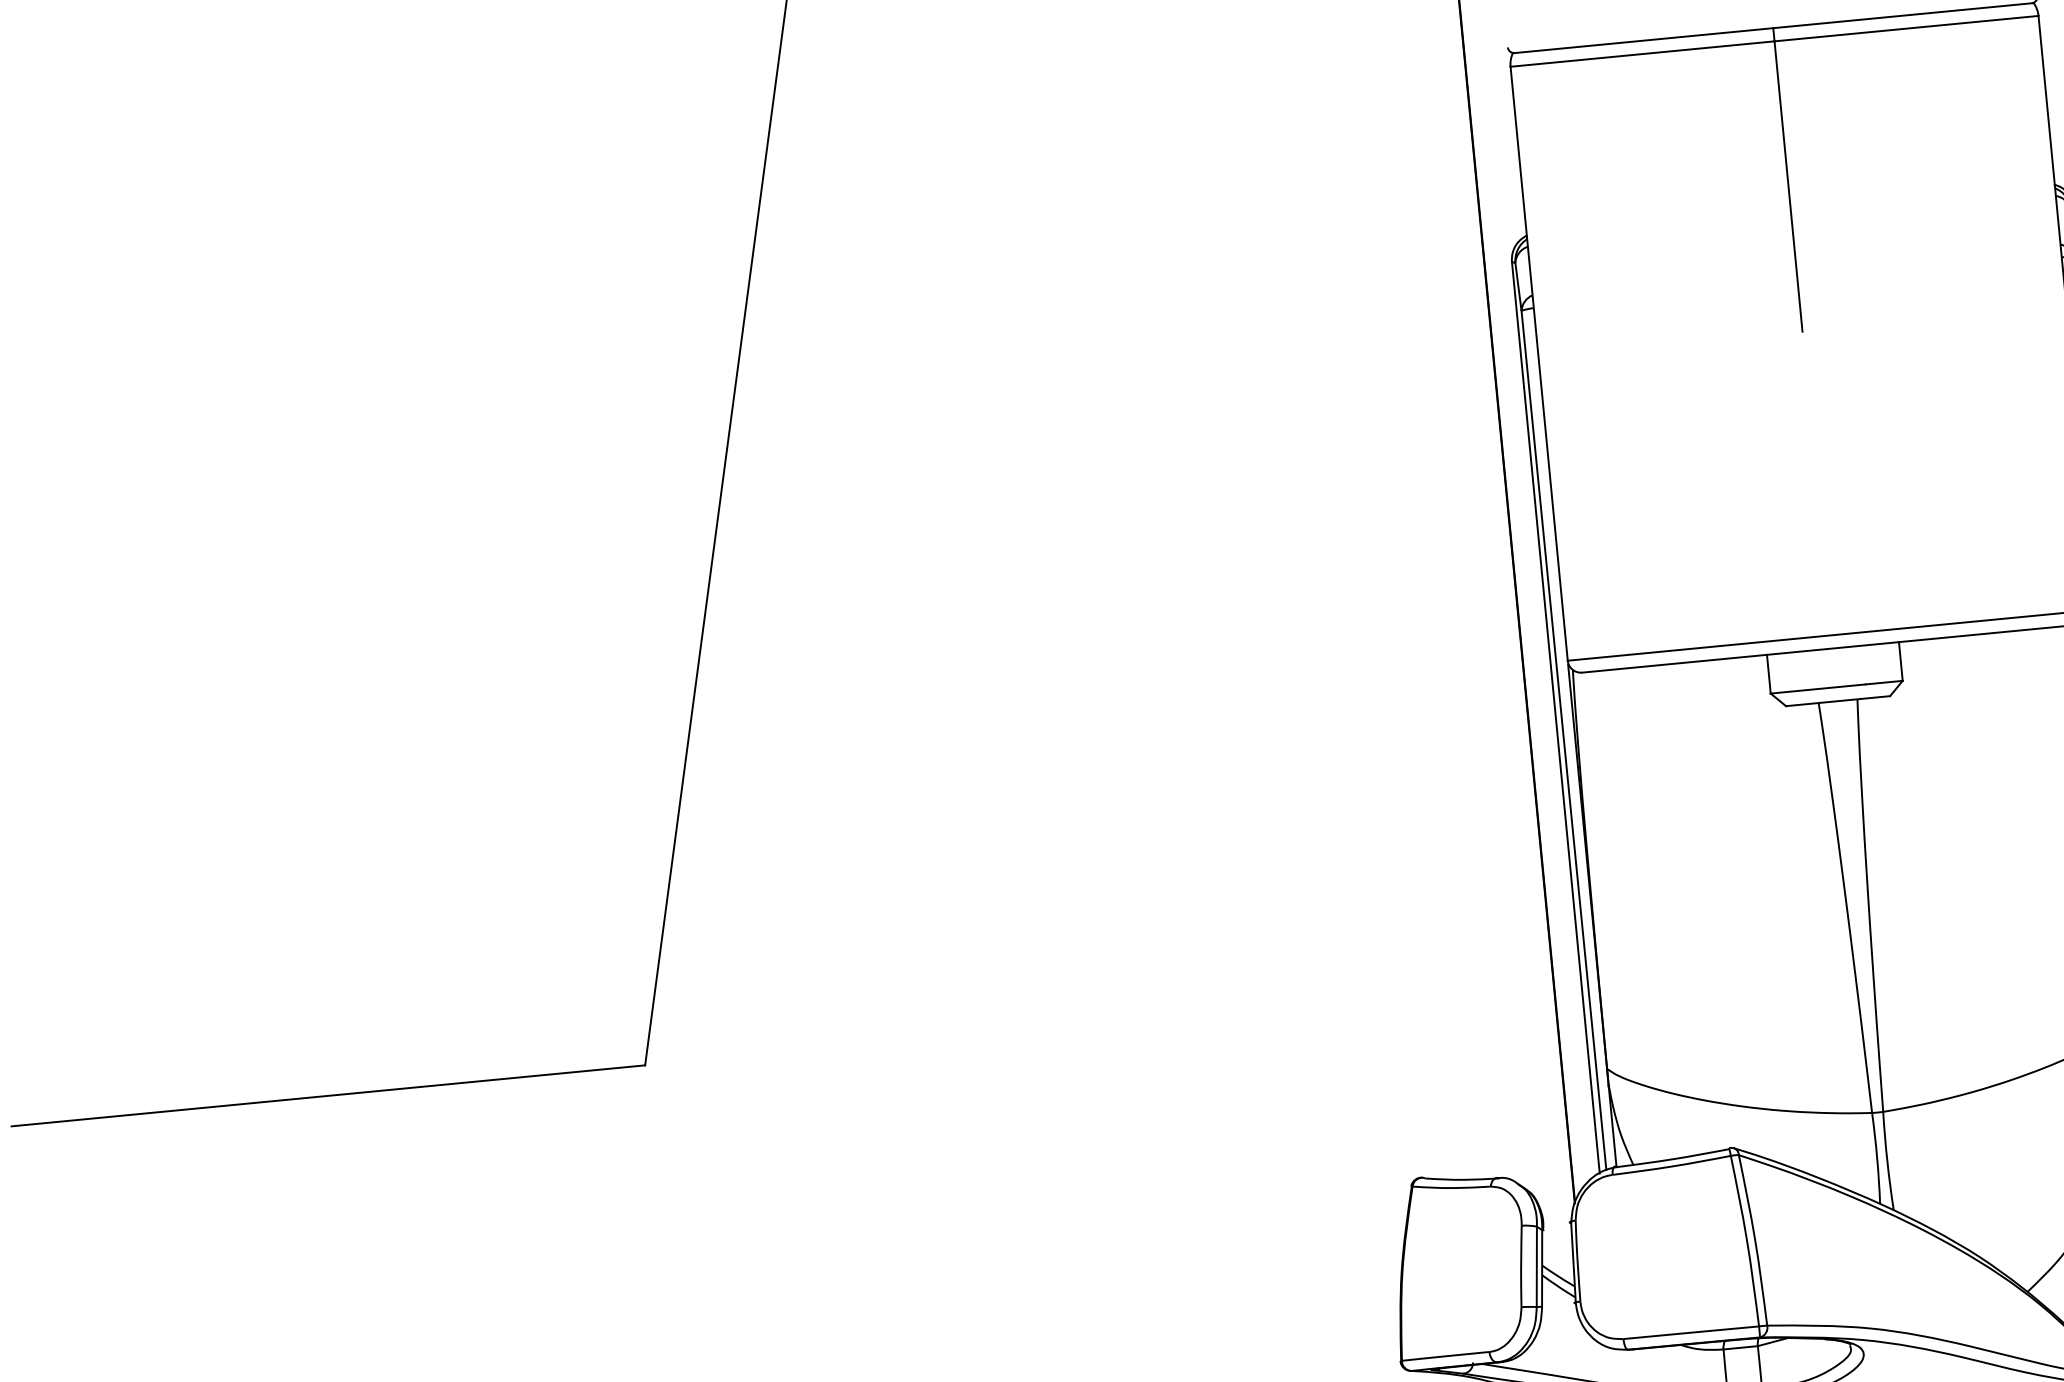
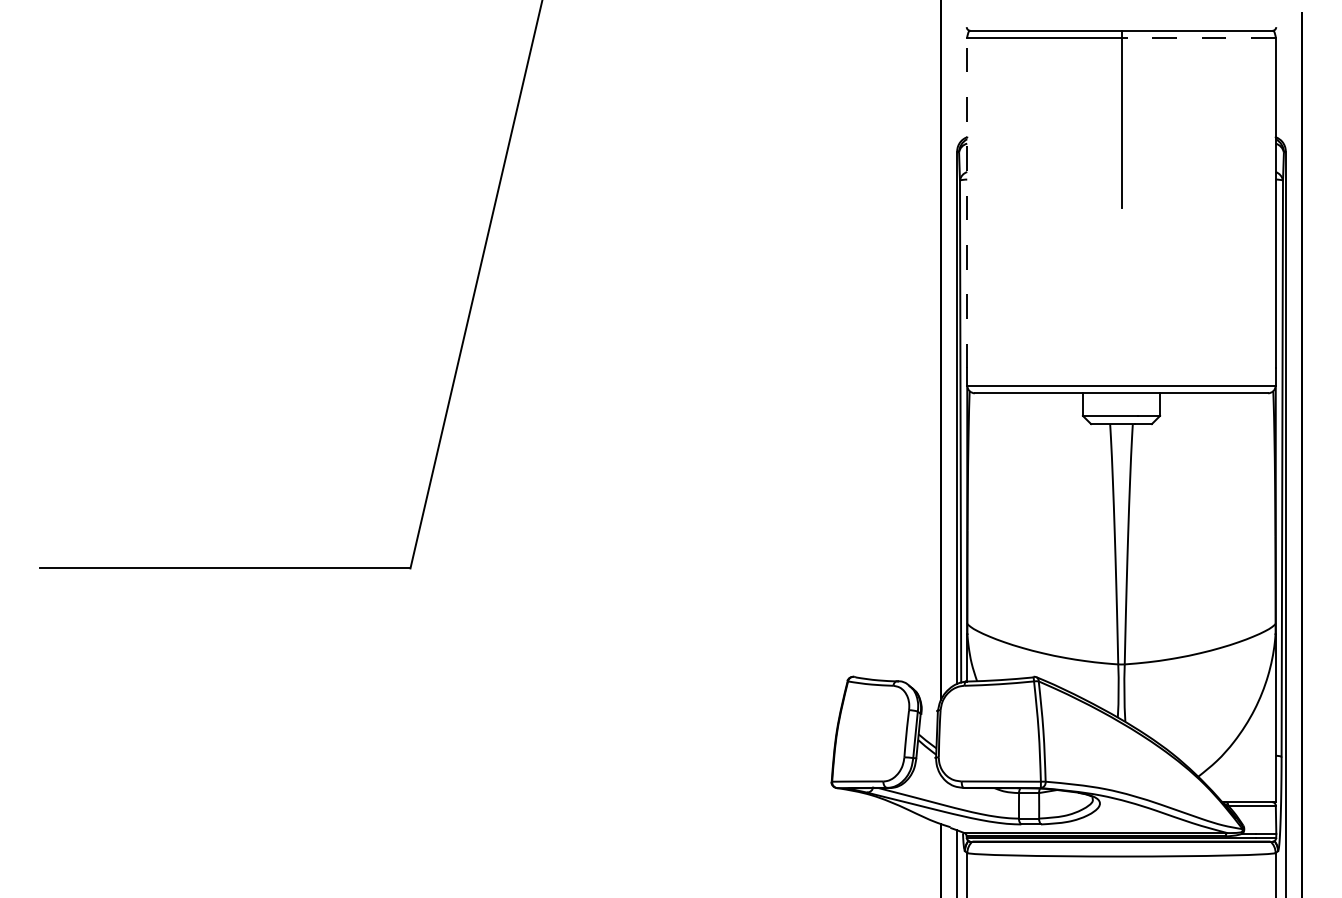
line: (1906, 28) -> (1198, 38), solid -> dashed
line: (1538, 349) -> (967, 203), solid -> dashed

